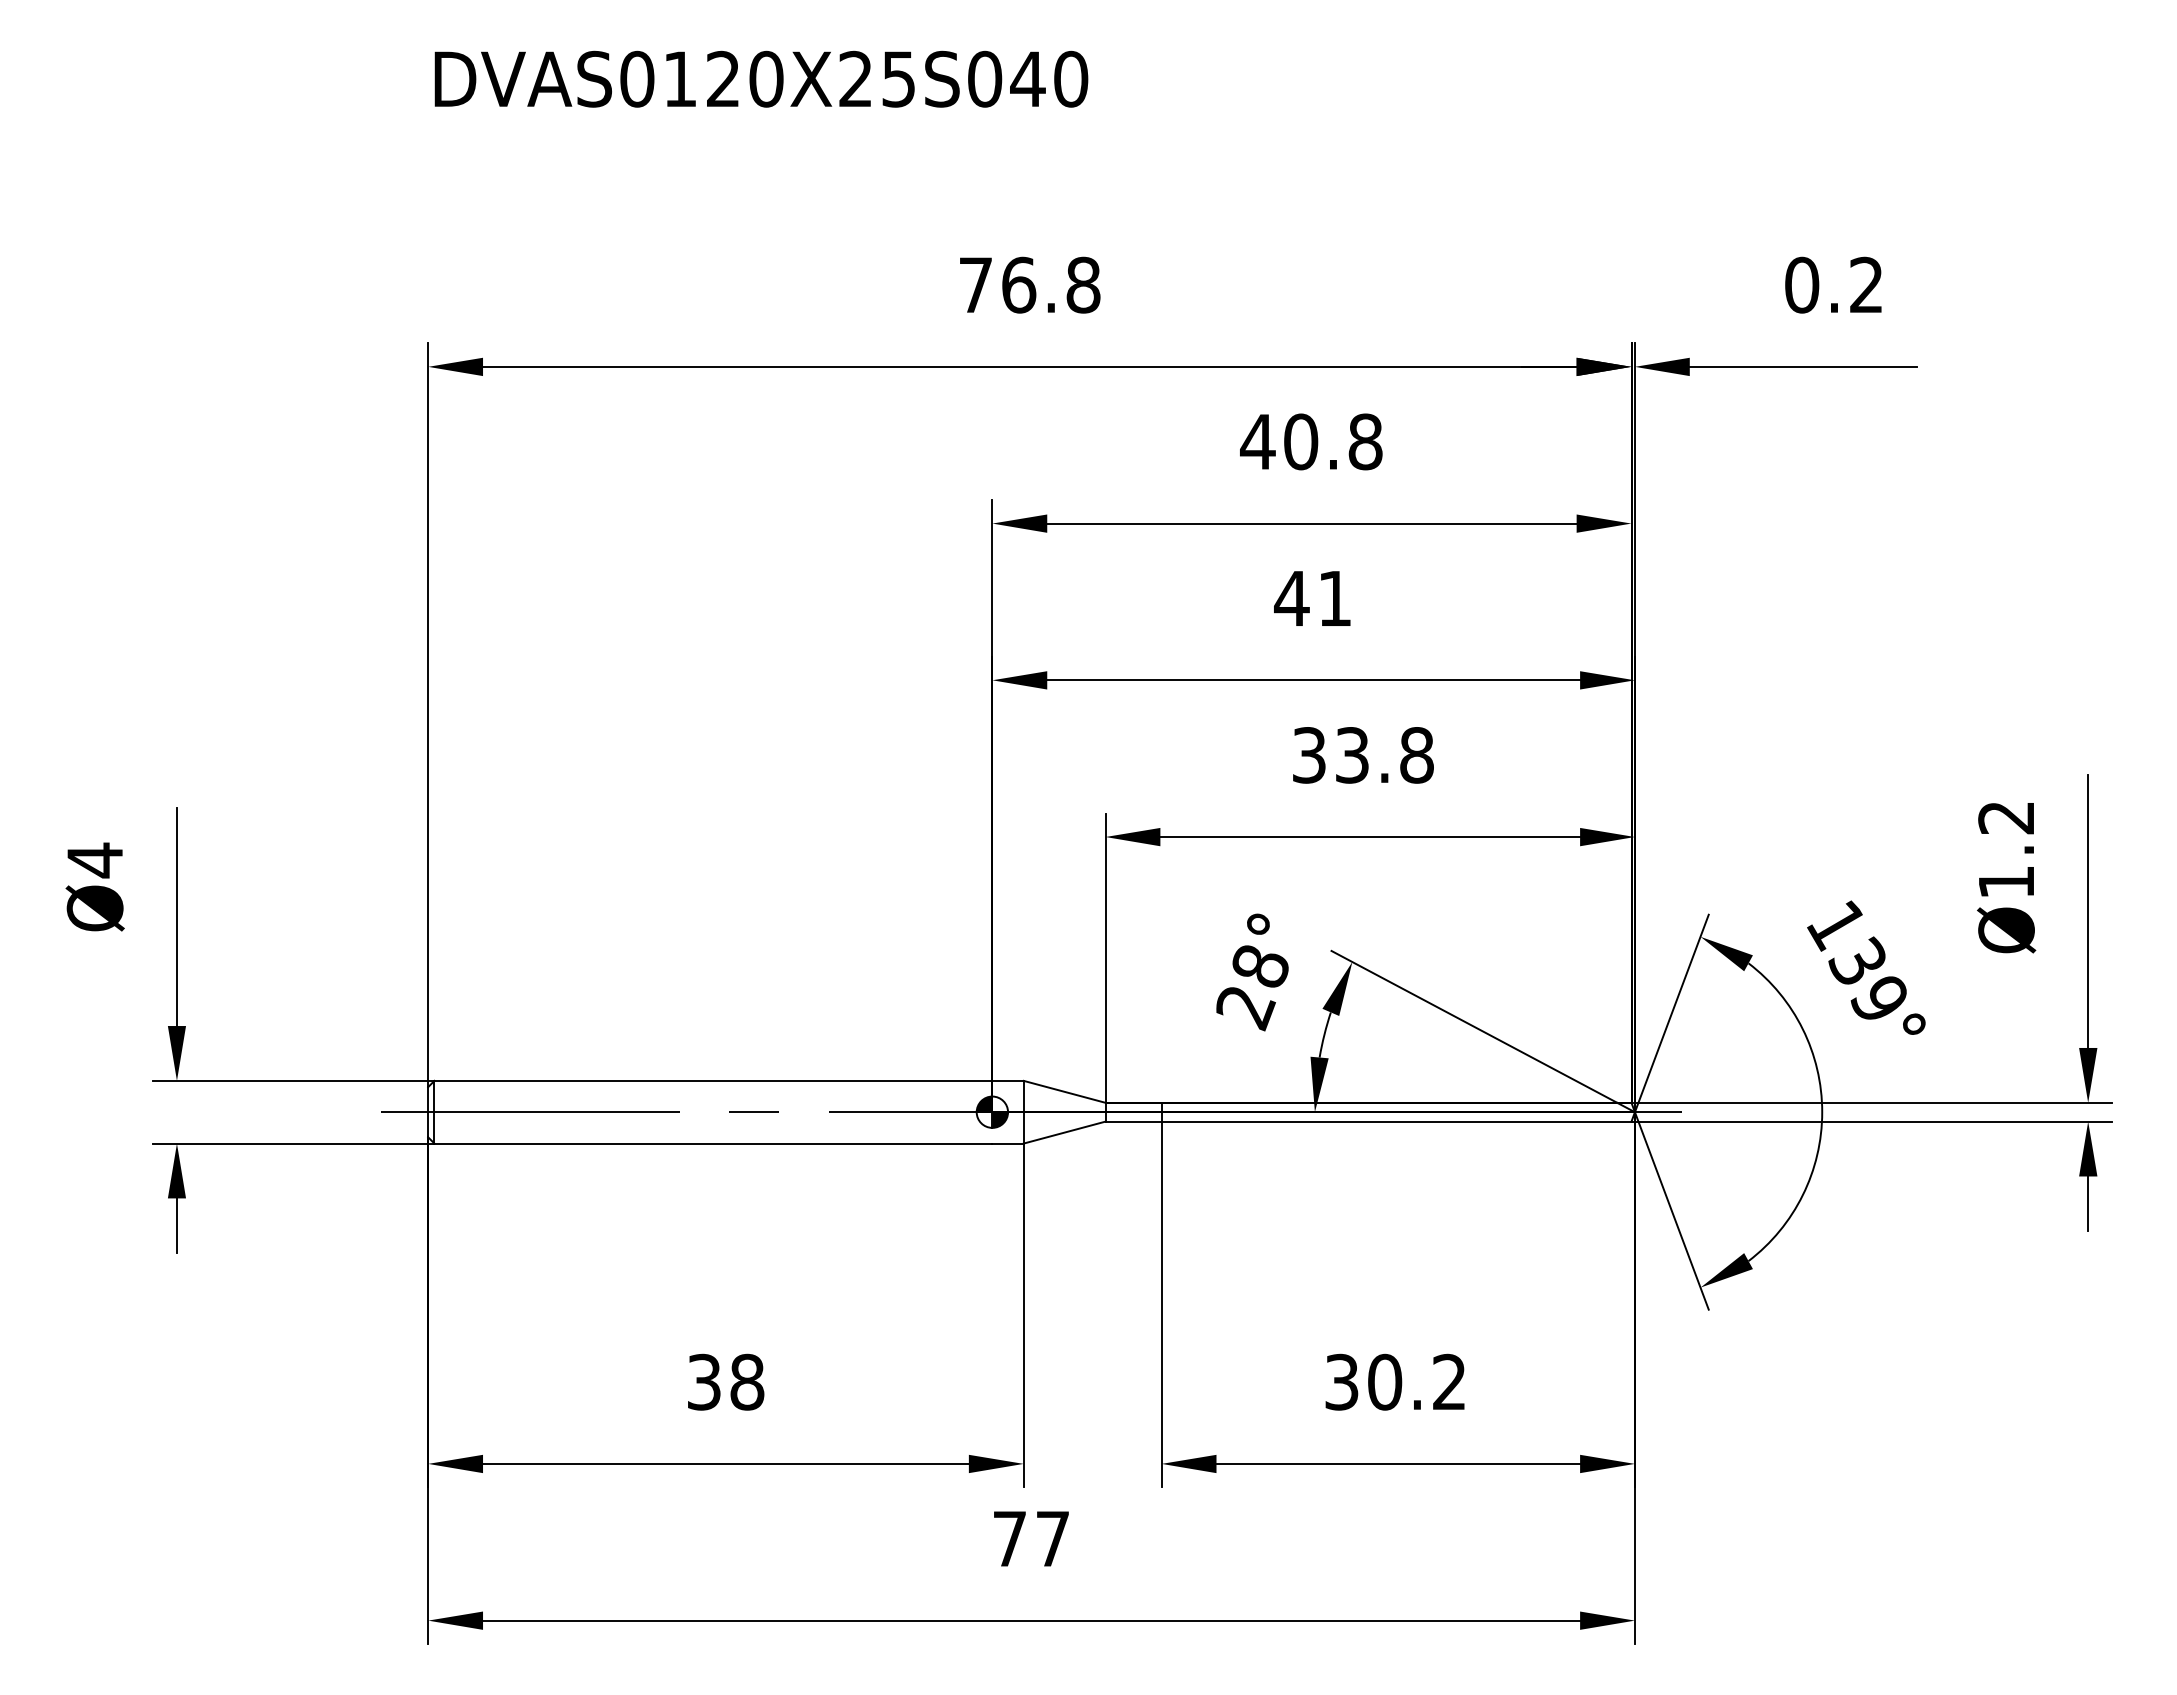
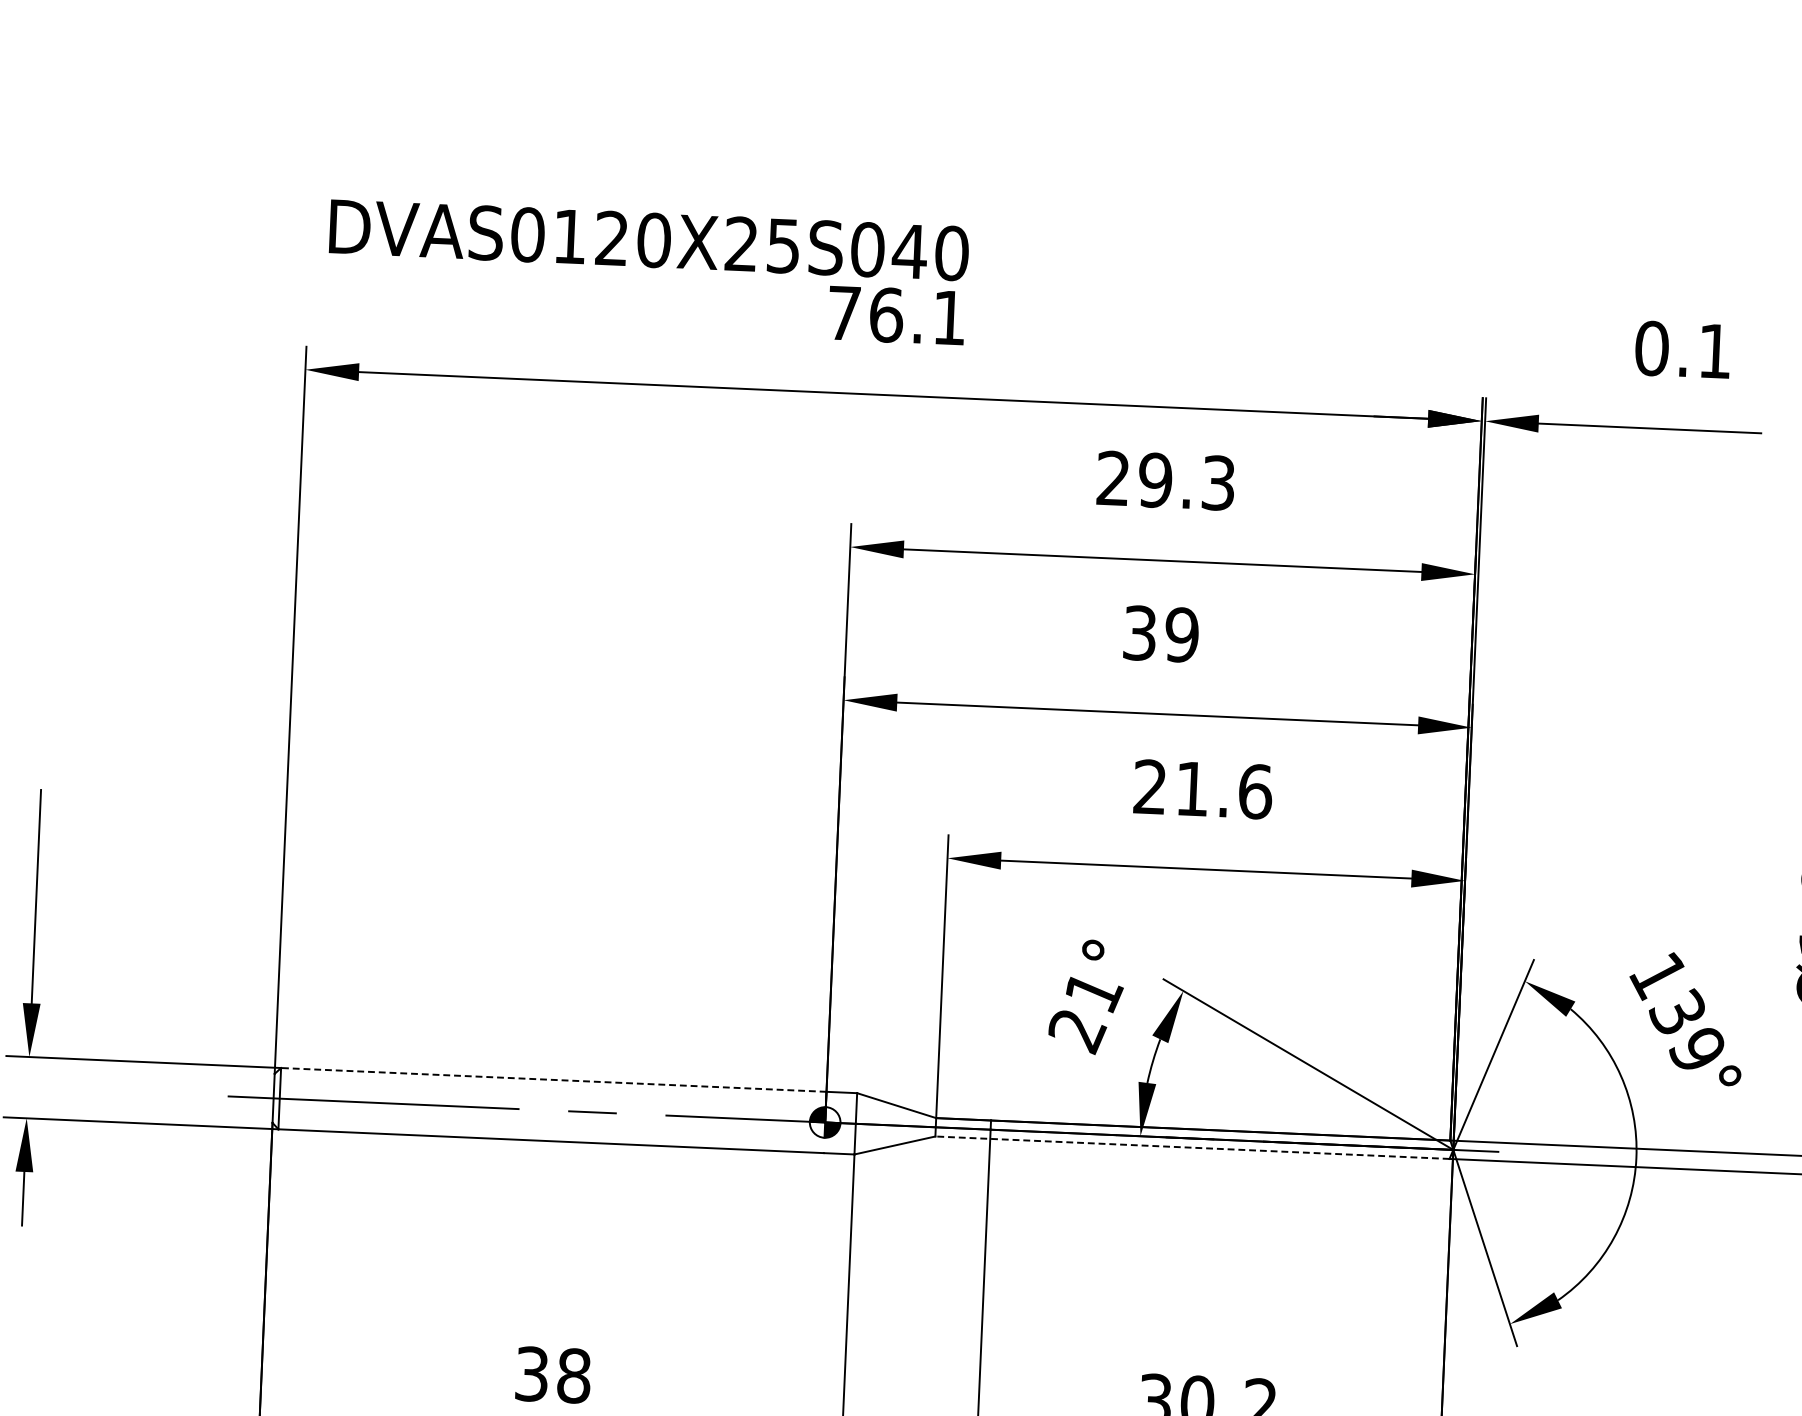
text: (761, 78) -> (649, 239), moved
text: (1083, 284) -> (949, 317), 76.8 -> 76.1
text: (1866, 284) -> (1715, 350), 0.2 -> 0.1
text: (1311, 441) -> (1165, 480), 40.8 -> 29.3
text: (1312, 598) -> (1160, 633), 41 -> 39
text: (1363, 755) -> (1203, 789), 33.8 -> 21.6
text: (1261, 966) -> (1094, 991), 28° -> 21°
line: (713, 1080) -> (553, 1079), solid -> dashed
line: (1368, 1121) -> (1192, 1147), solid -> dashed

